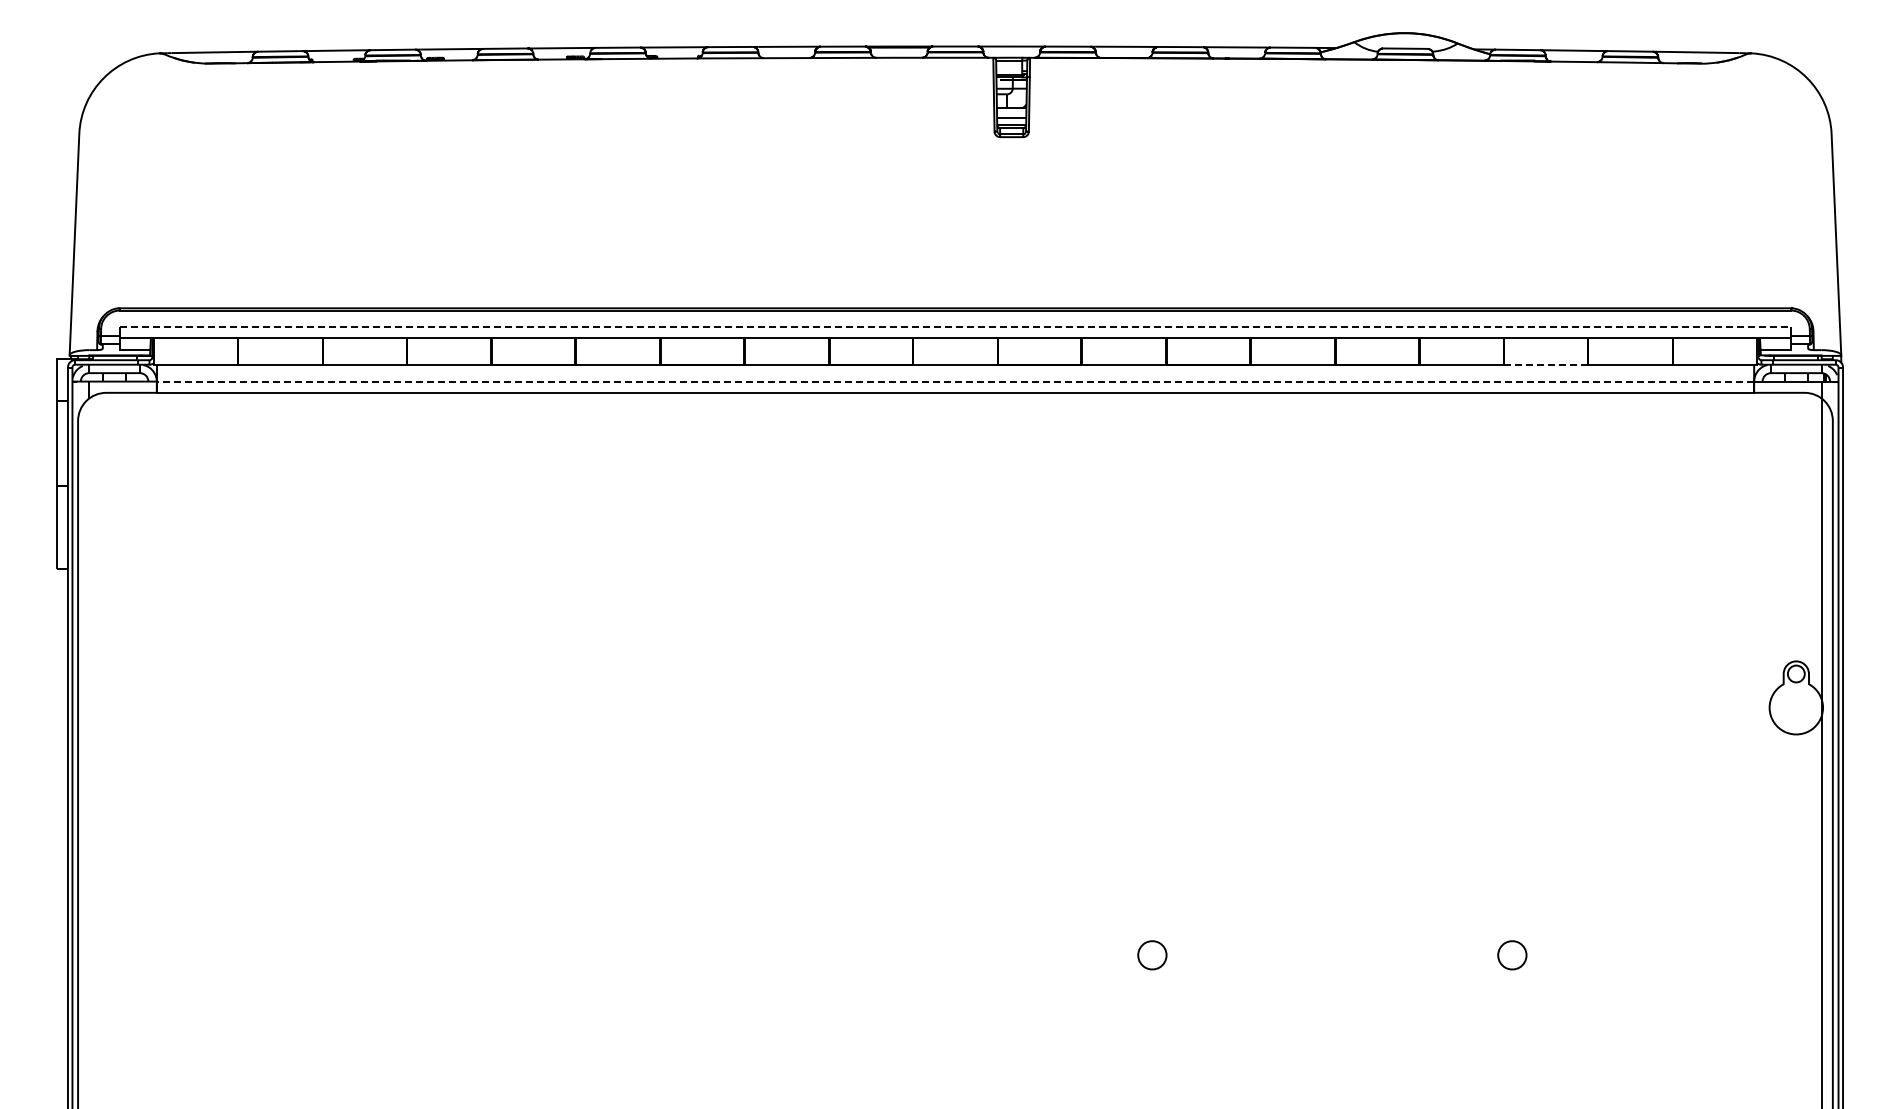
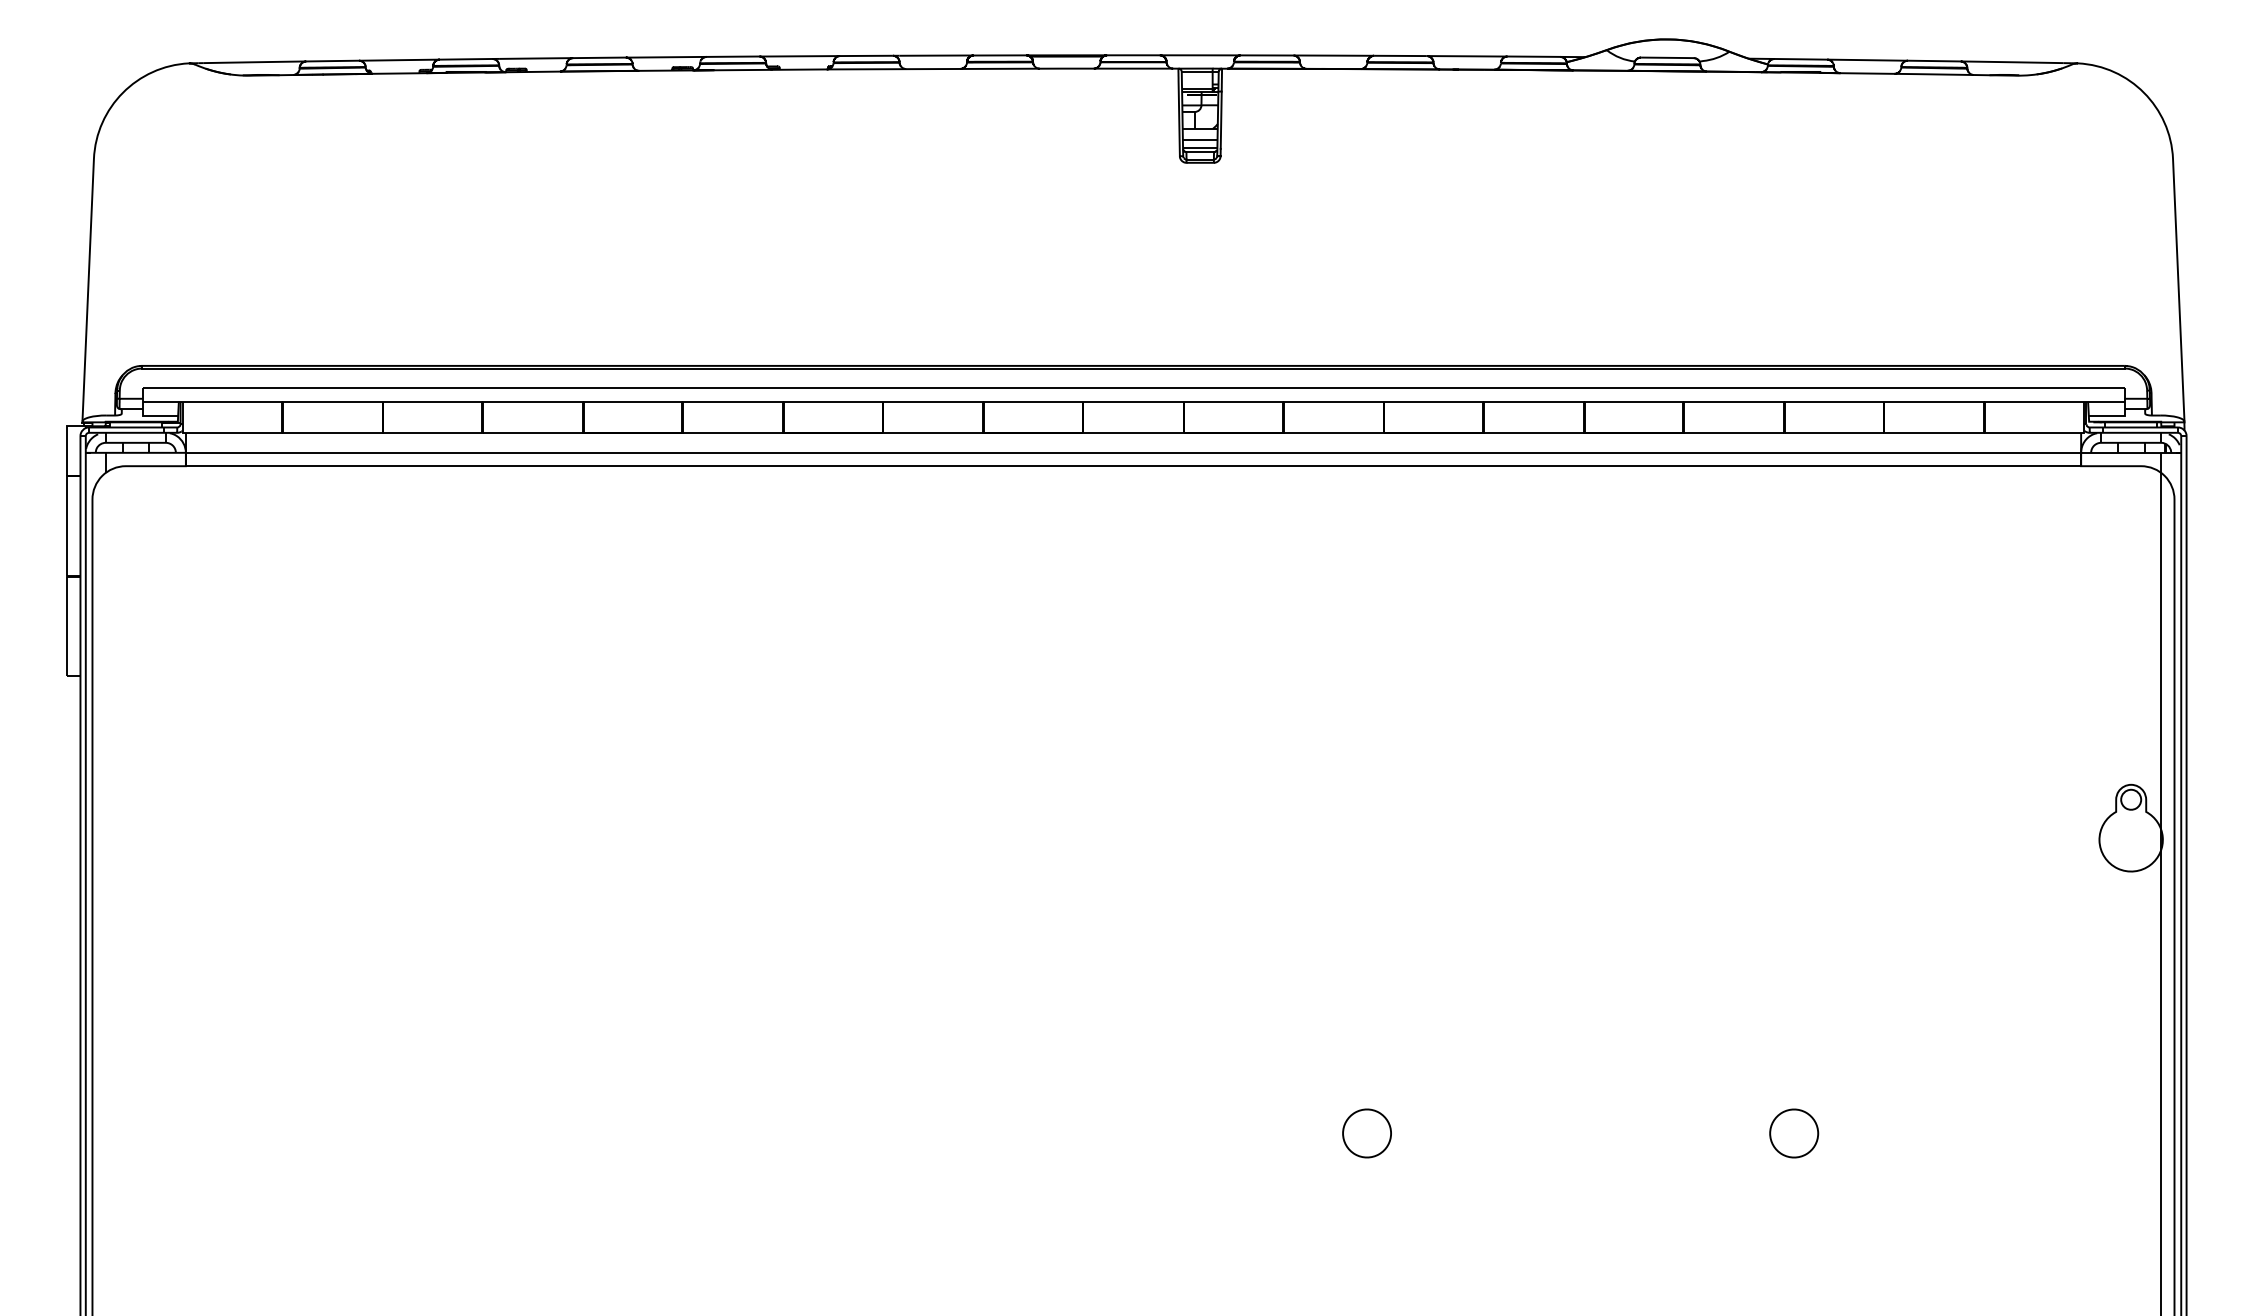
line: (955, 327) -> (1133, 388), dashed -> solid
line: (1546, 364) -> (1834, 432), dashed -> solid
line: (955, 381) -> (1133, 452), dashed -> solid
part: (1152, 955) -> (1367, 1133), size x1.43
part: (1512, 955) -> (1794, 1133), size x1.43

